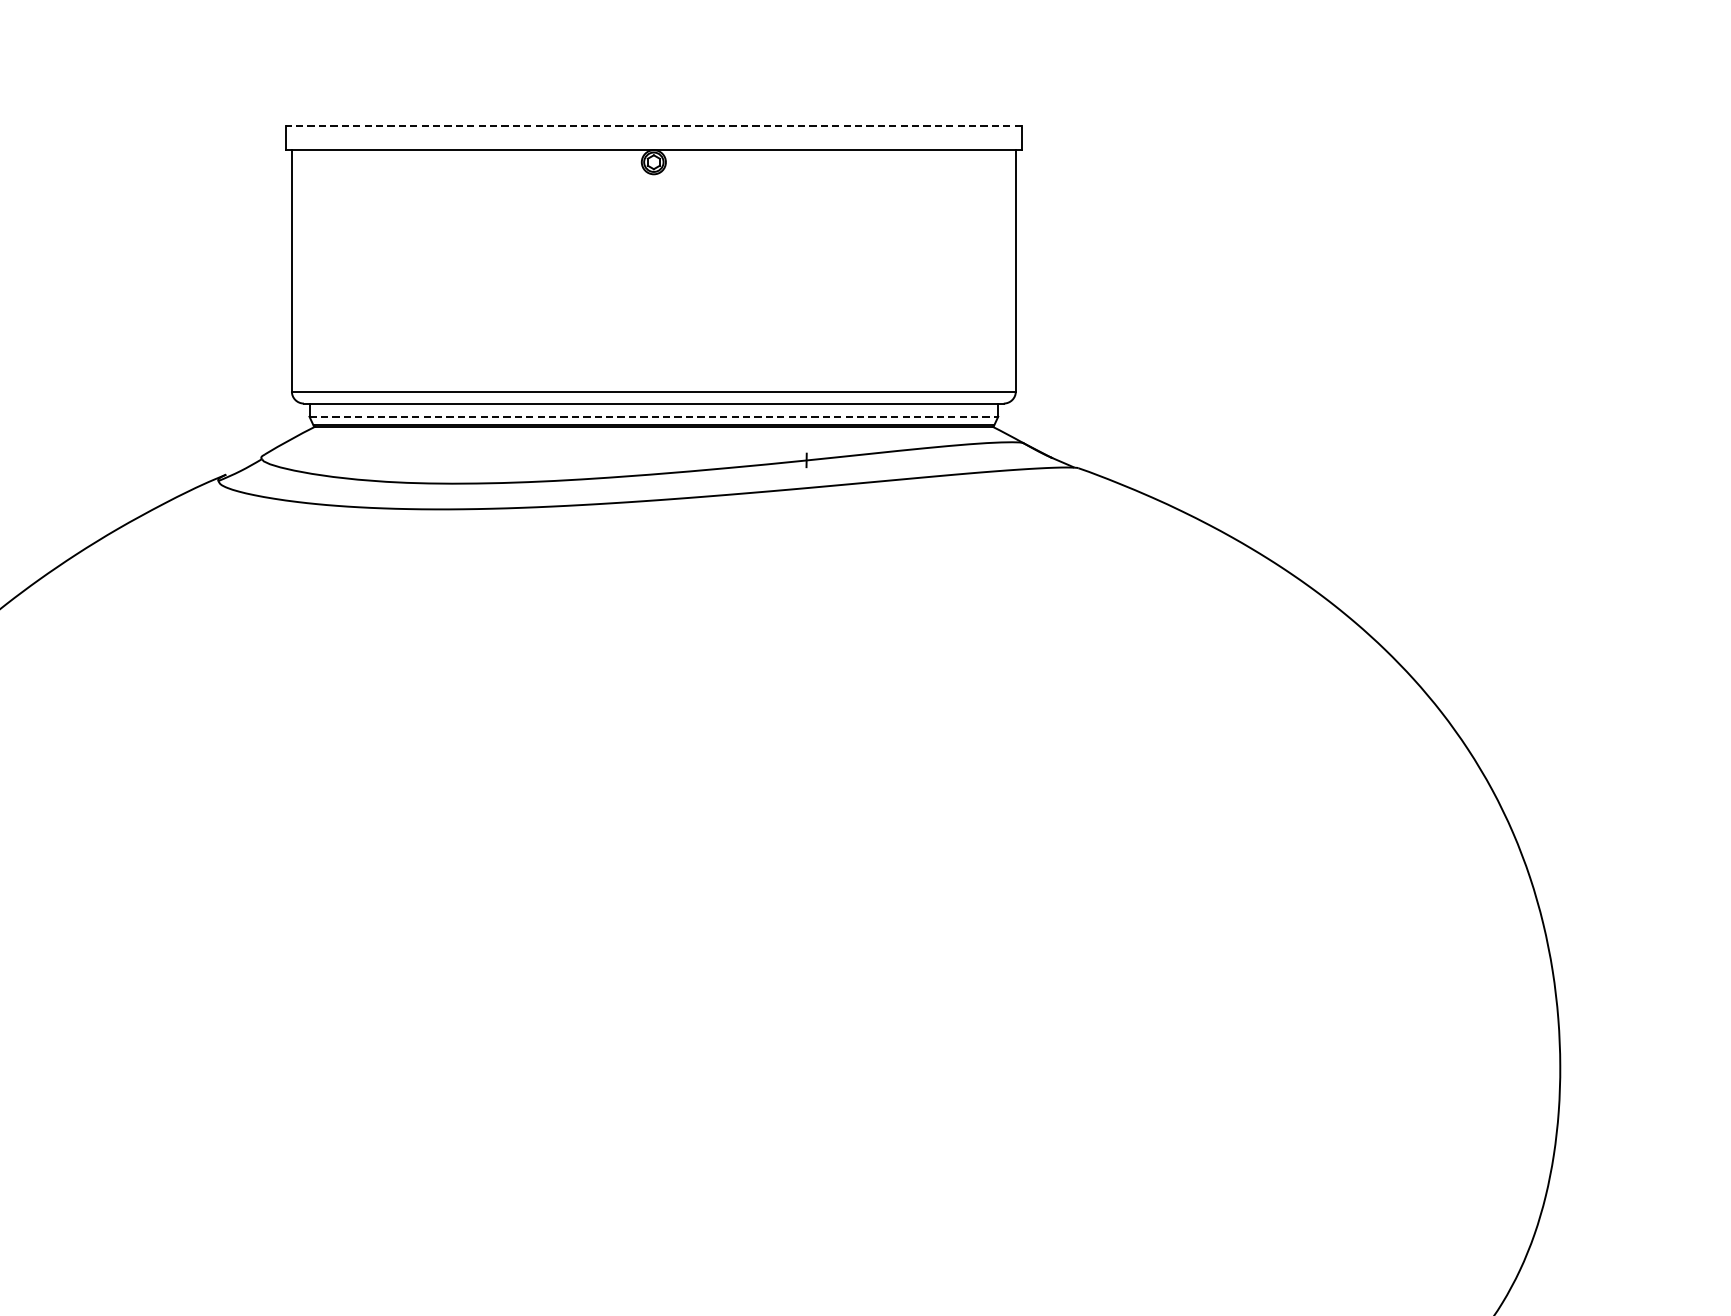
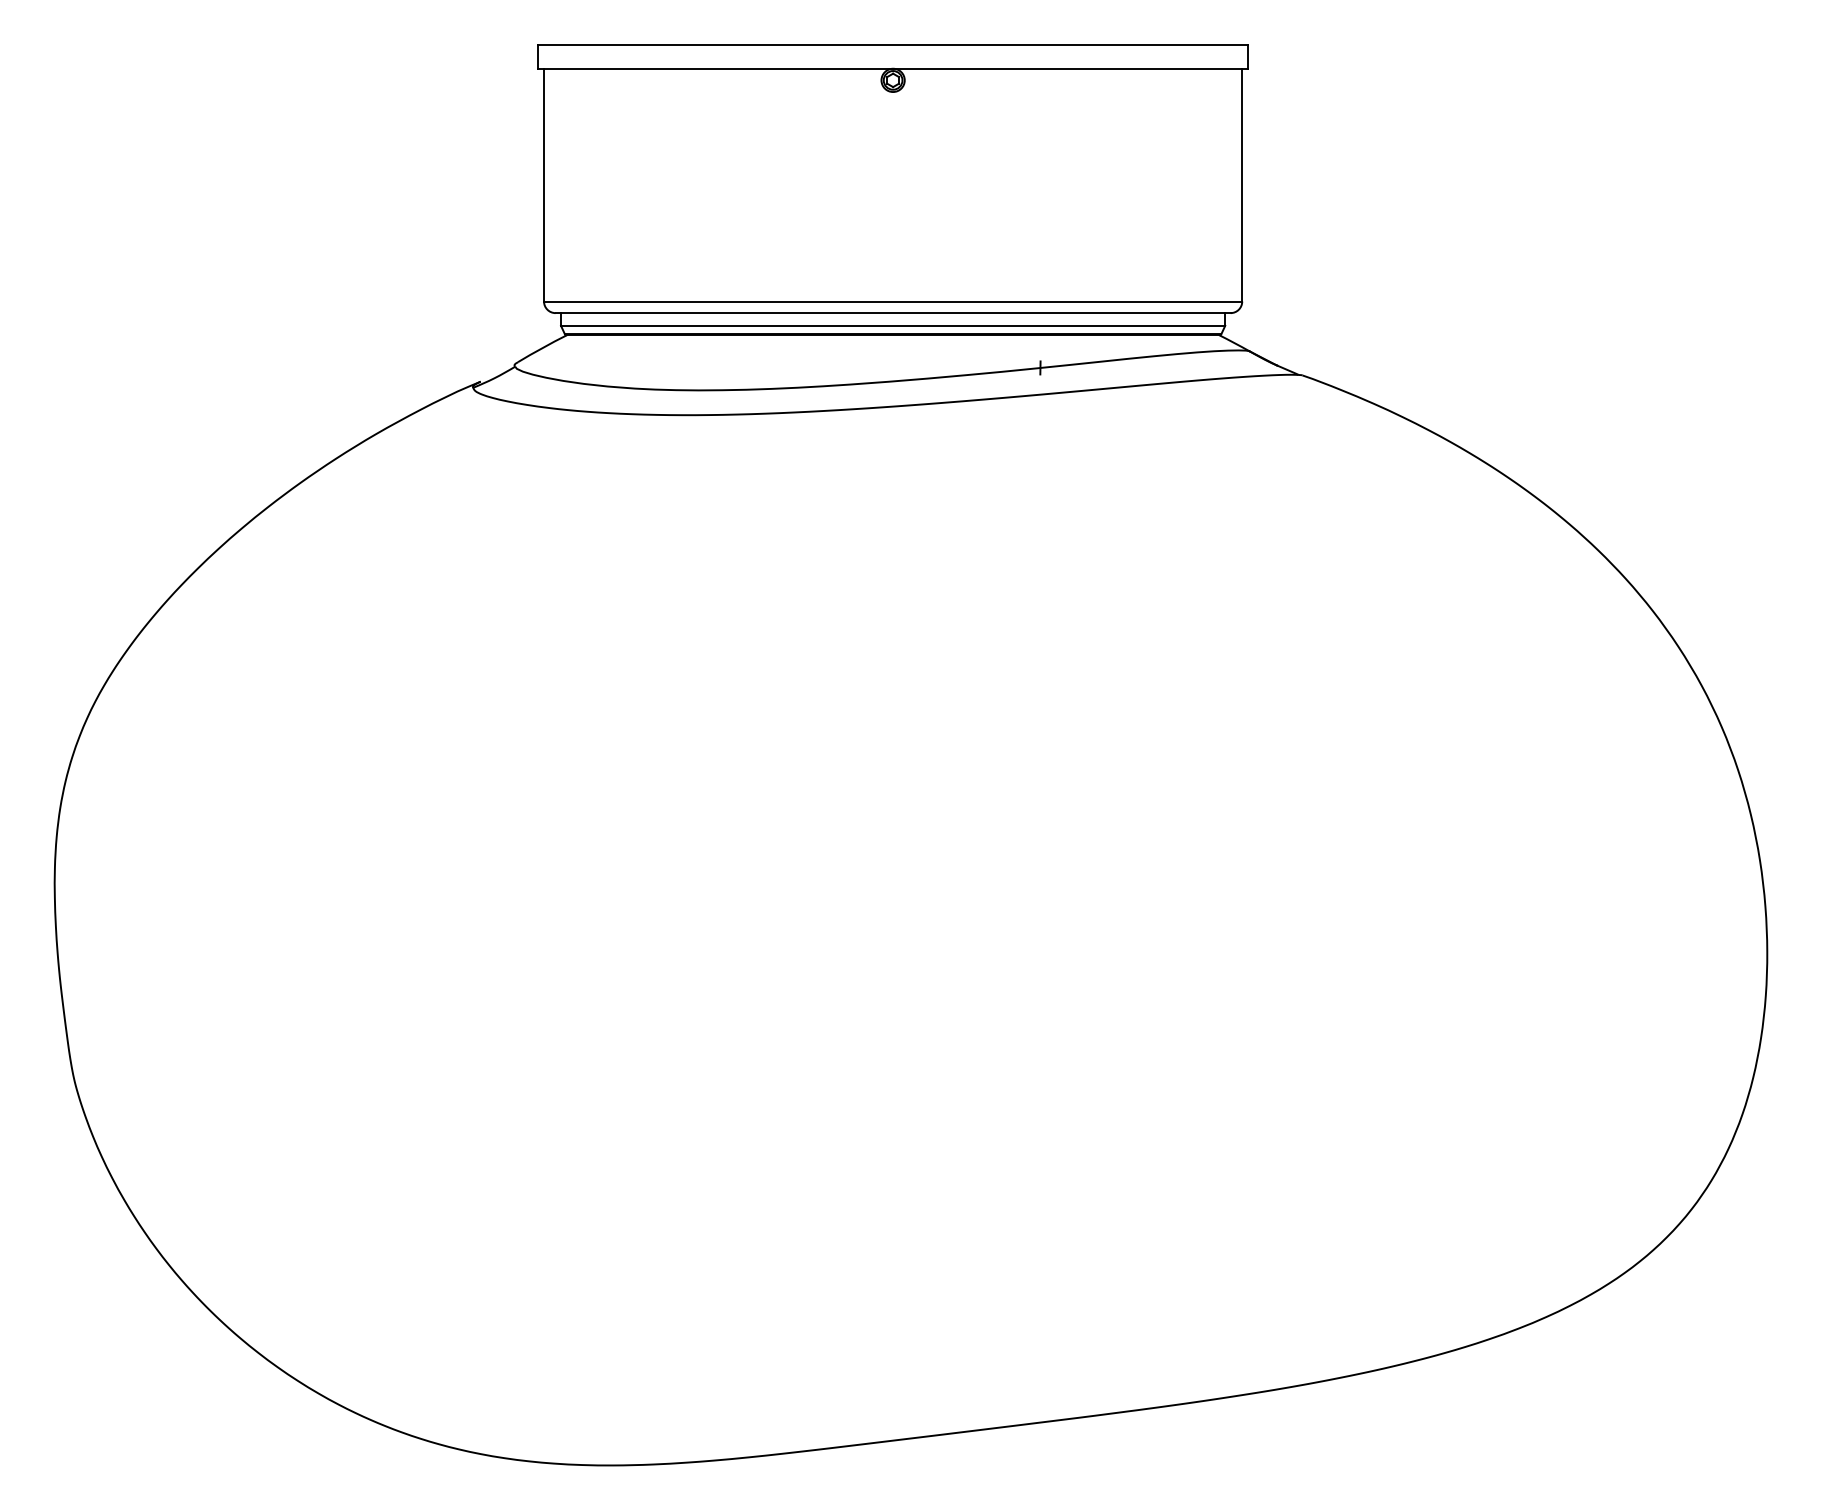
line: (654, 126) -> (893, 45), dashed -> solid
line: (654, 416) -> (893, 325), dashed -> solid

